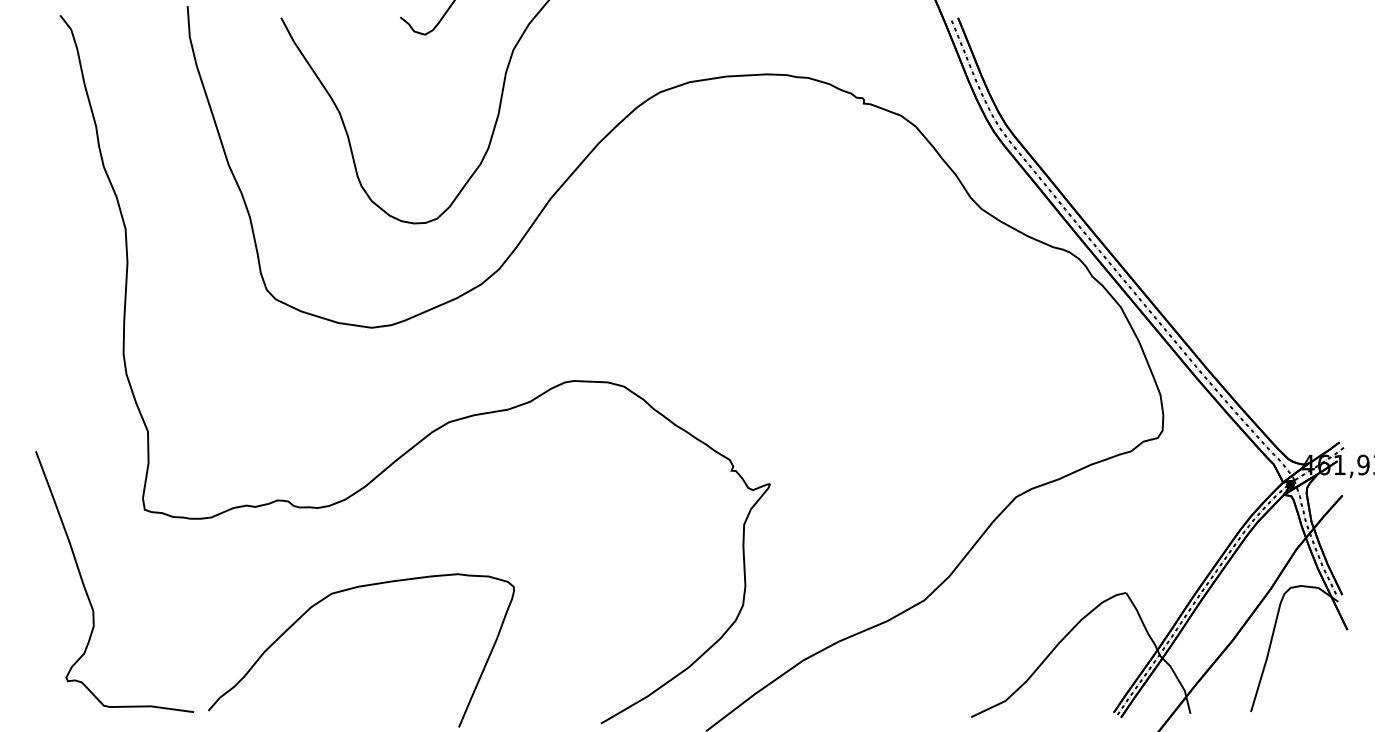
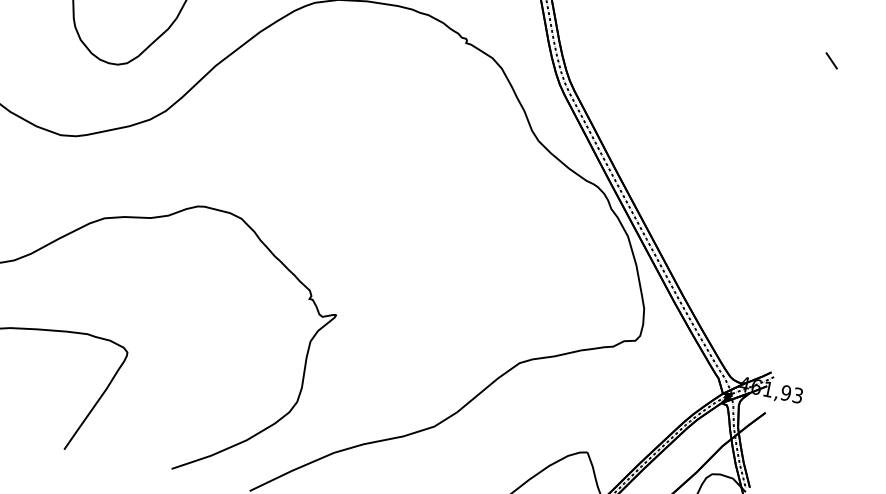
line: (1333, 29) -> (831, 60), added

